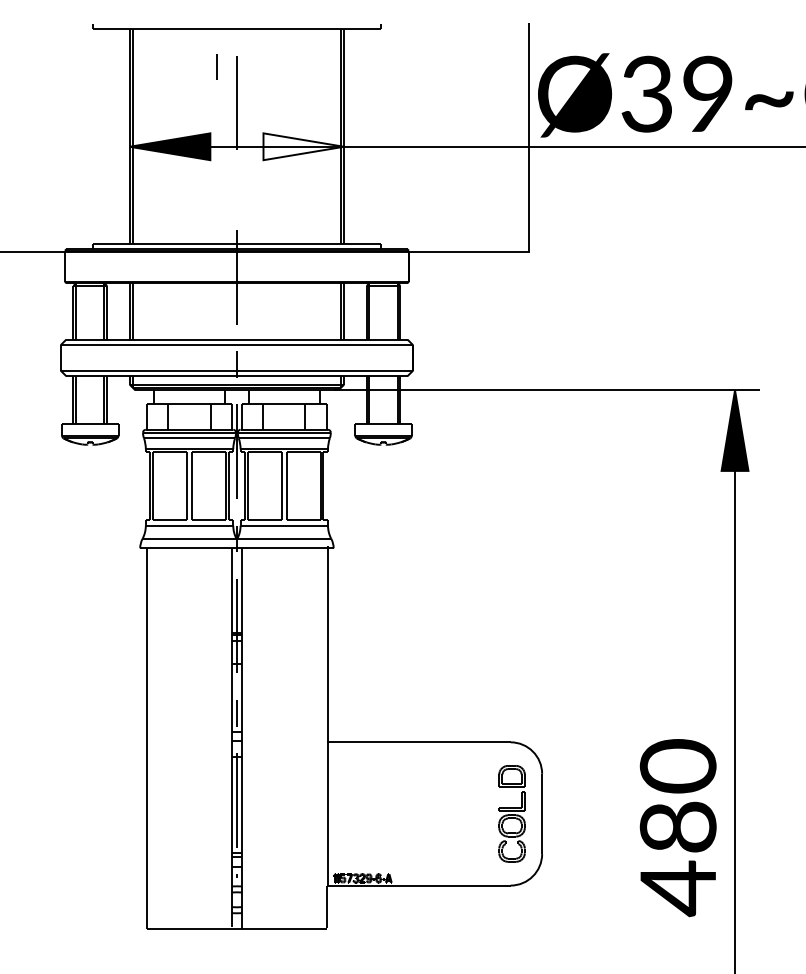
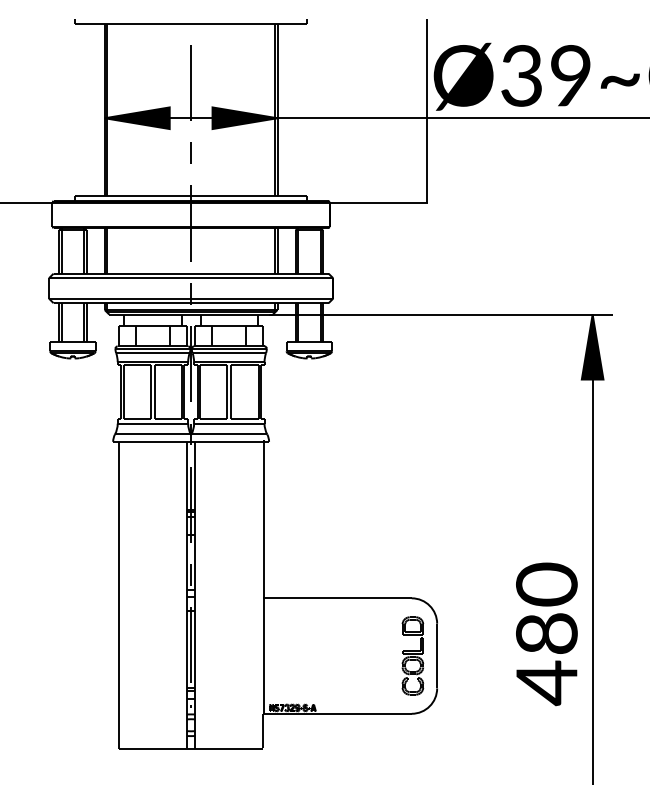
line: (216, 66) -> (190, 152), moved
fill: (303, 146) -> (244, 118), added
text: (677, 828) -> (546, 634), moved

